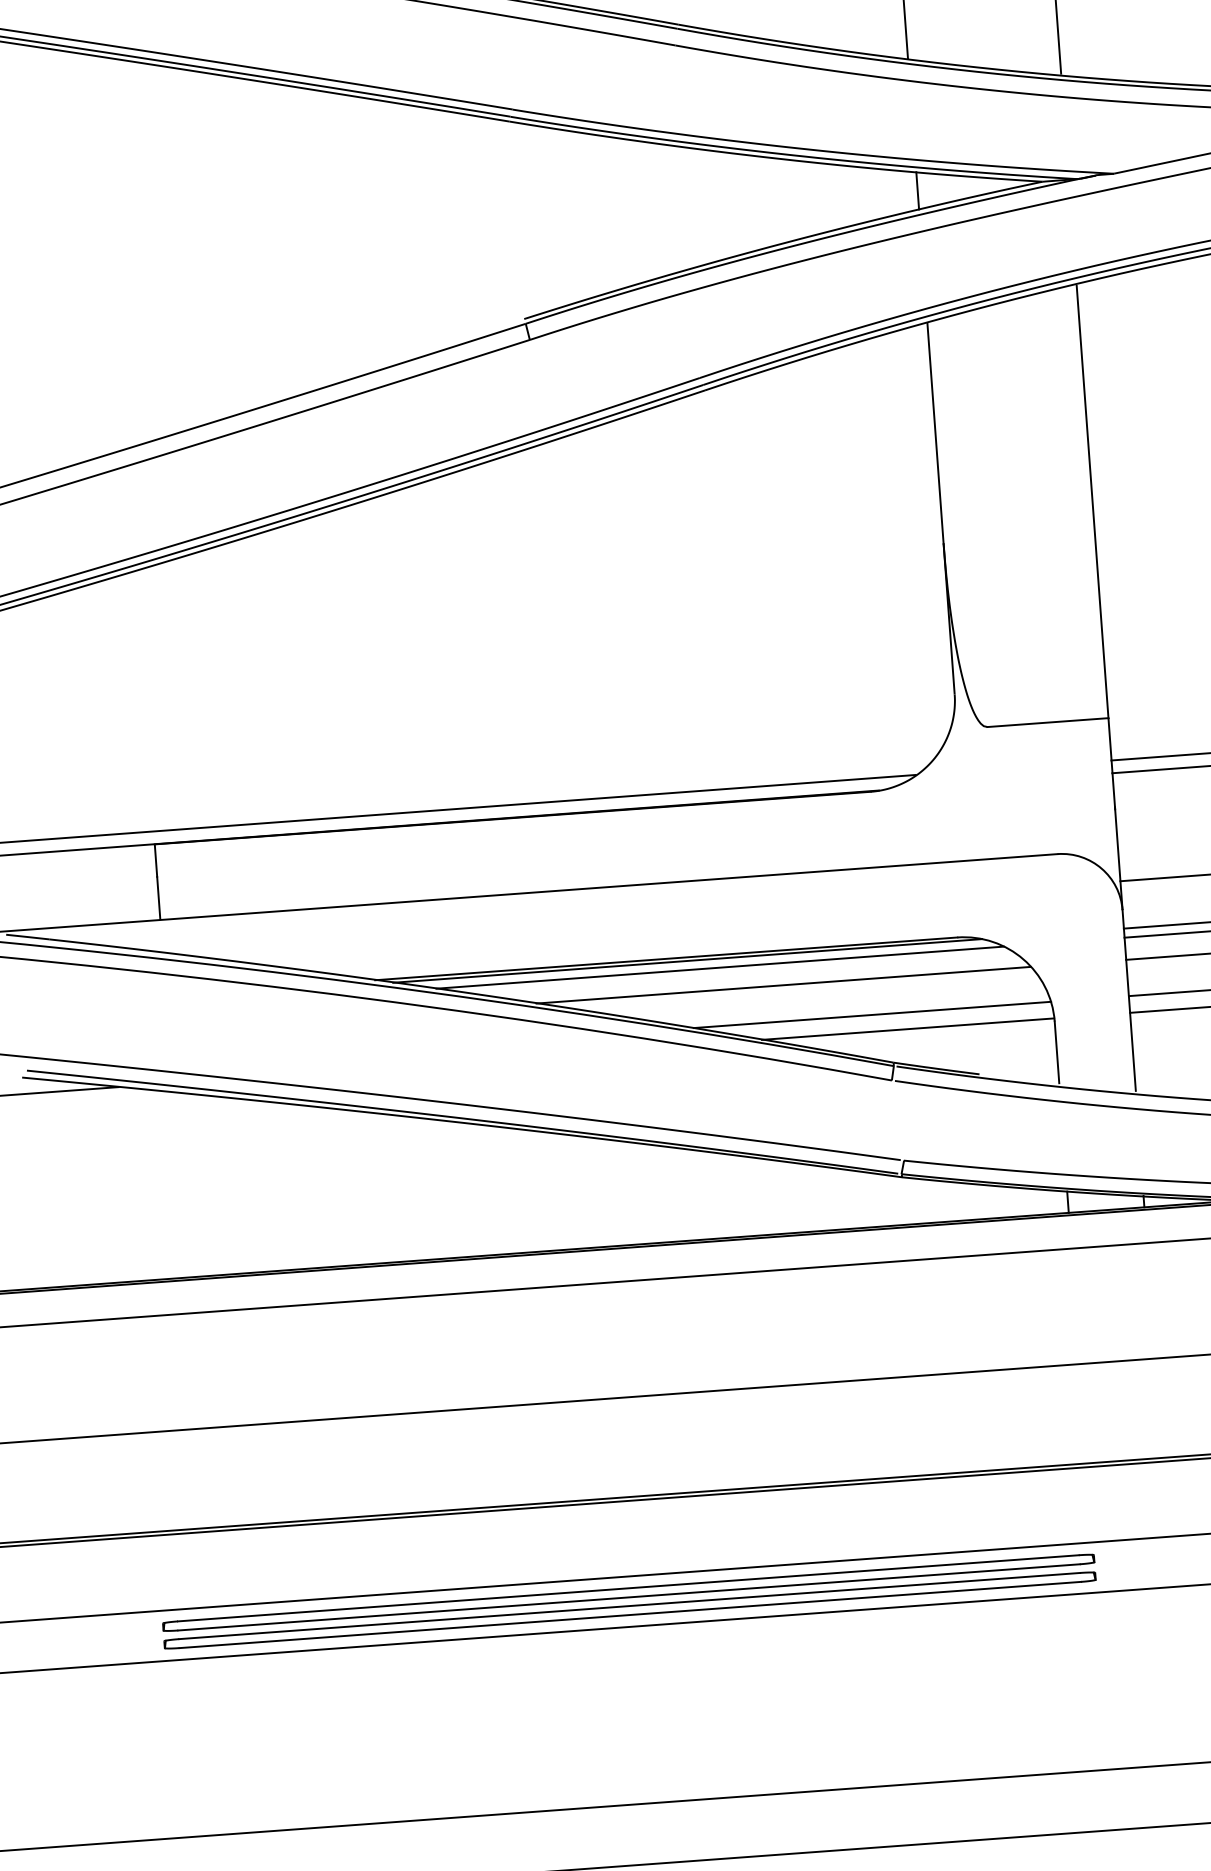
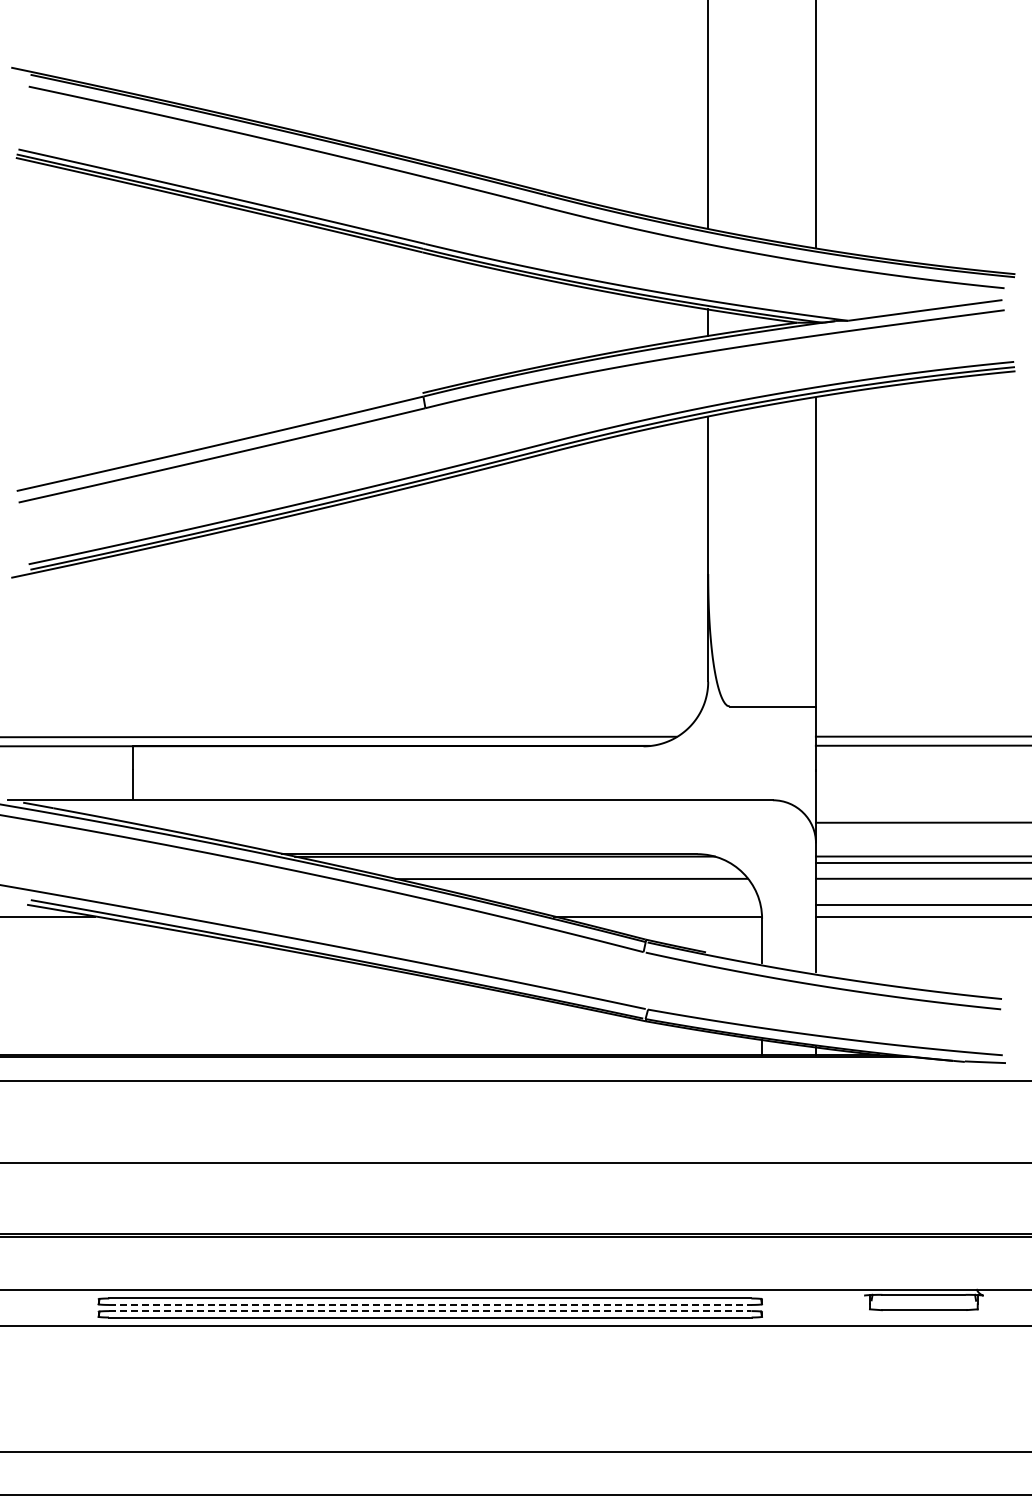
line: (719, 968) -> (527, 863), removed
line: (871, 1014) -> (632, 904), removed
line: (629, 1596) -> (430, 1304), solid -> dashed
line: (629, 1606) -> (430, 1311), solid -> dashed

